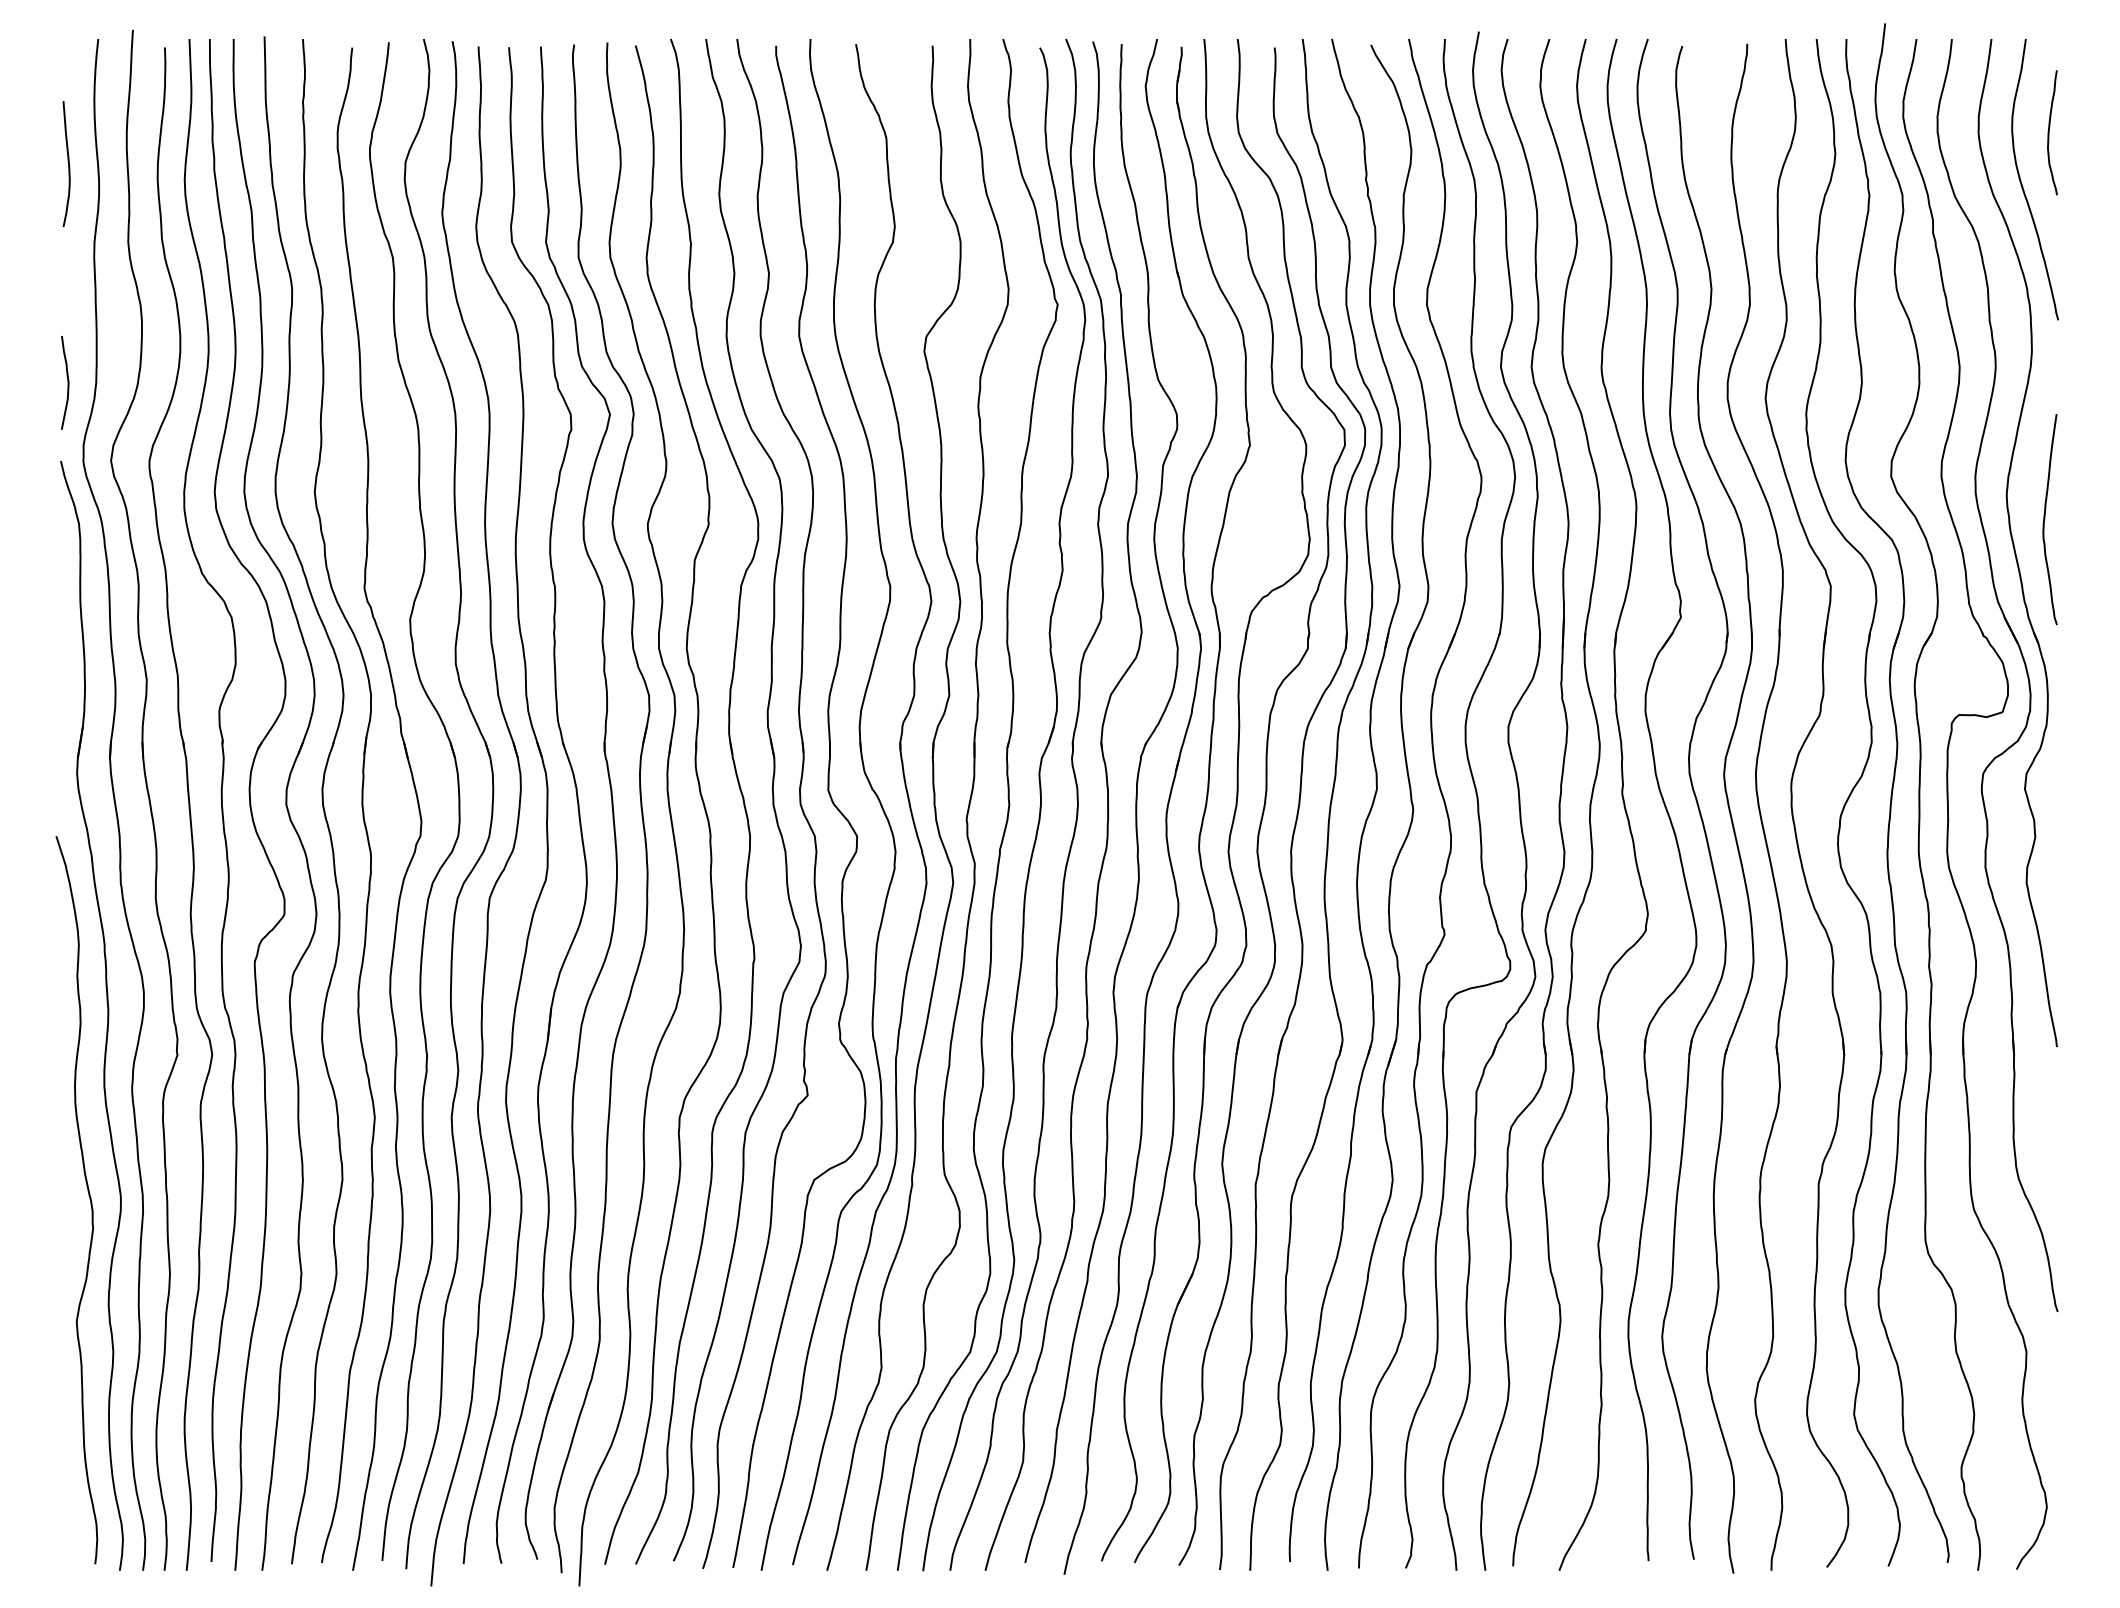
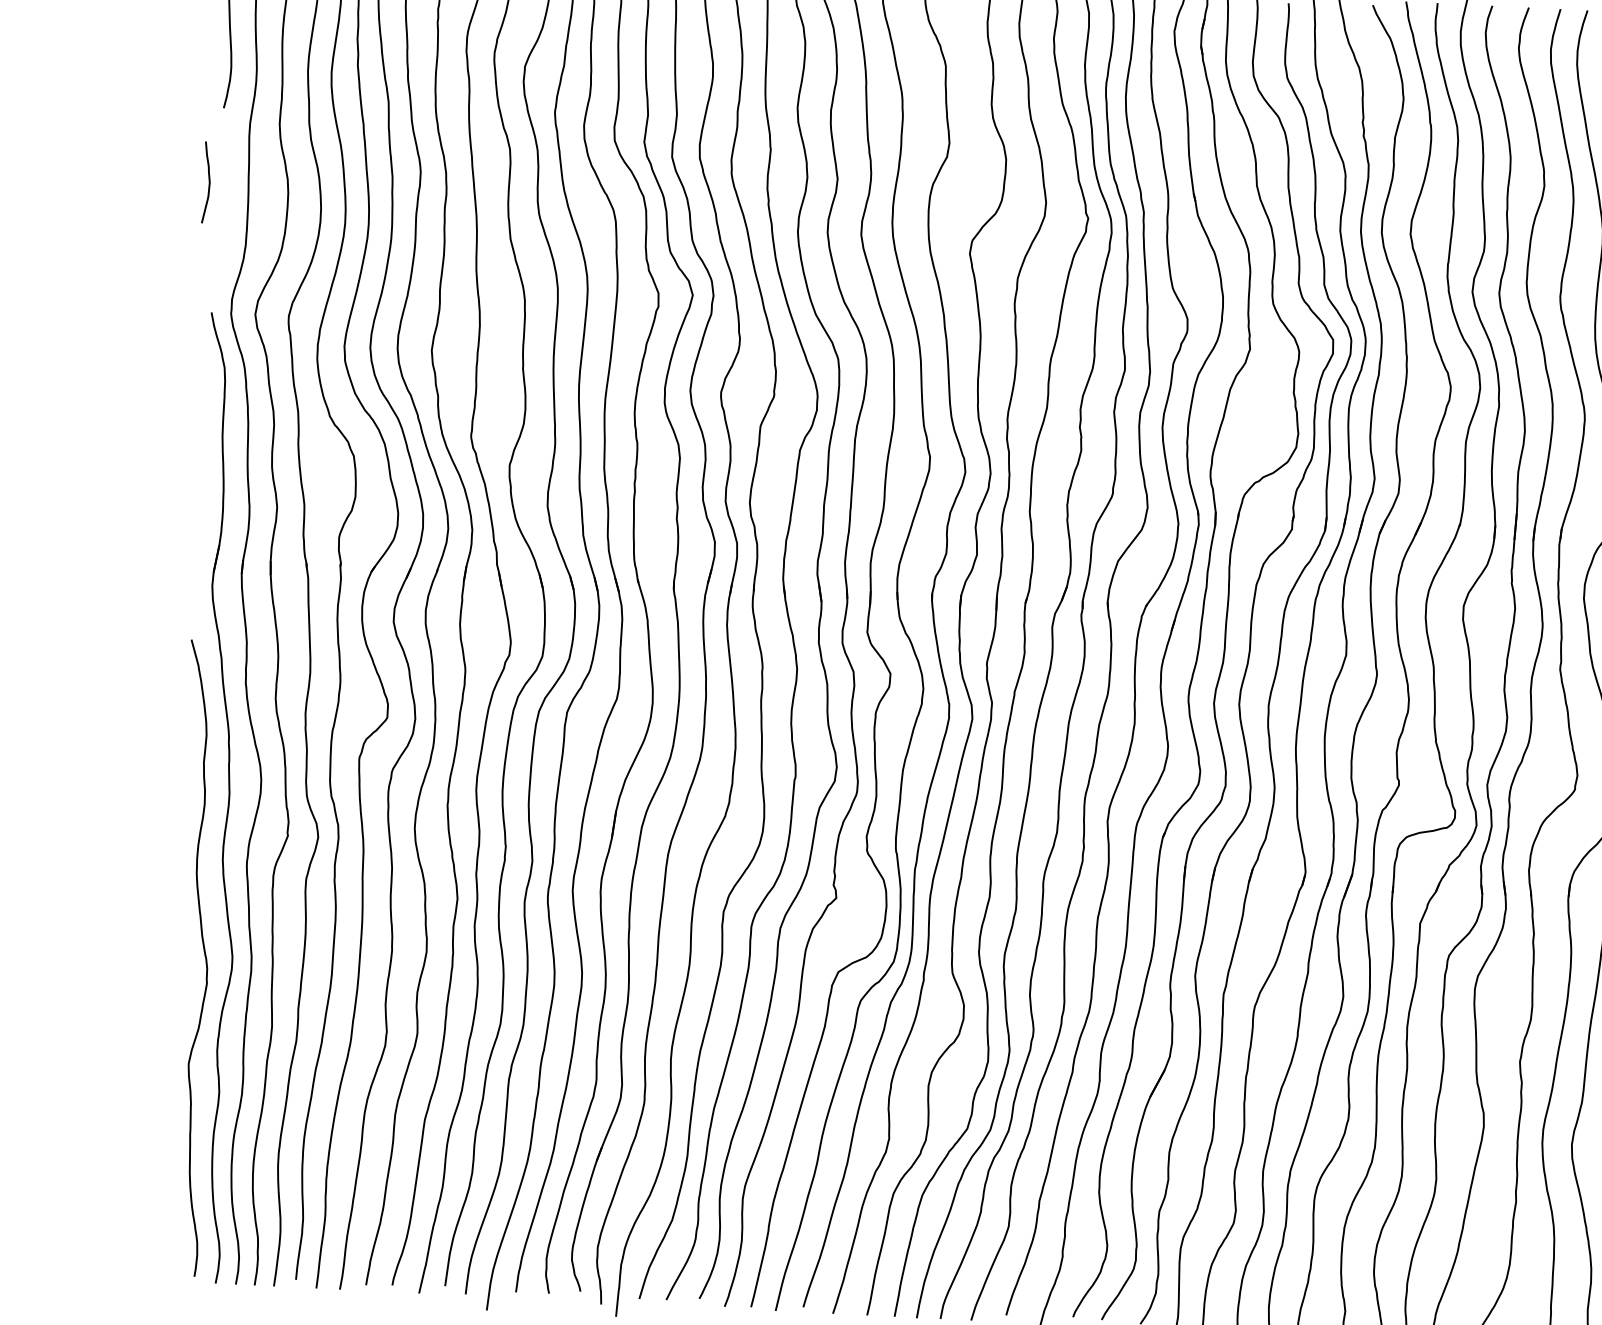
curve: (67, 382) -> (208, 182), moved

